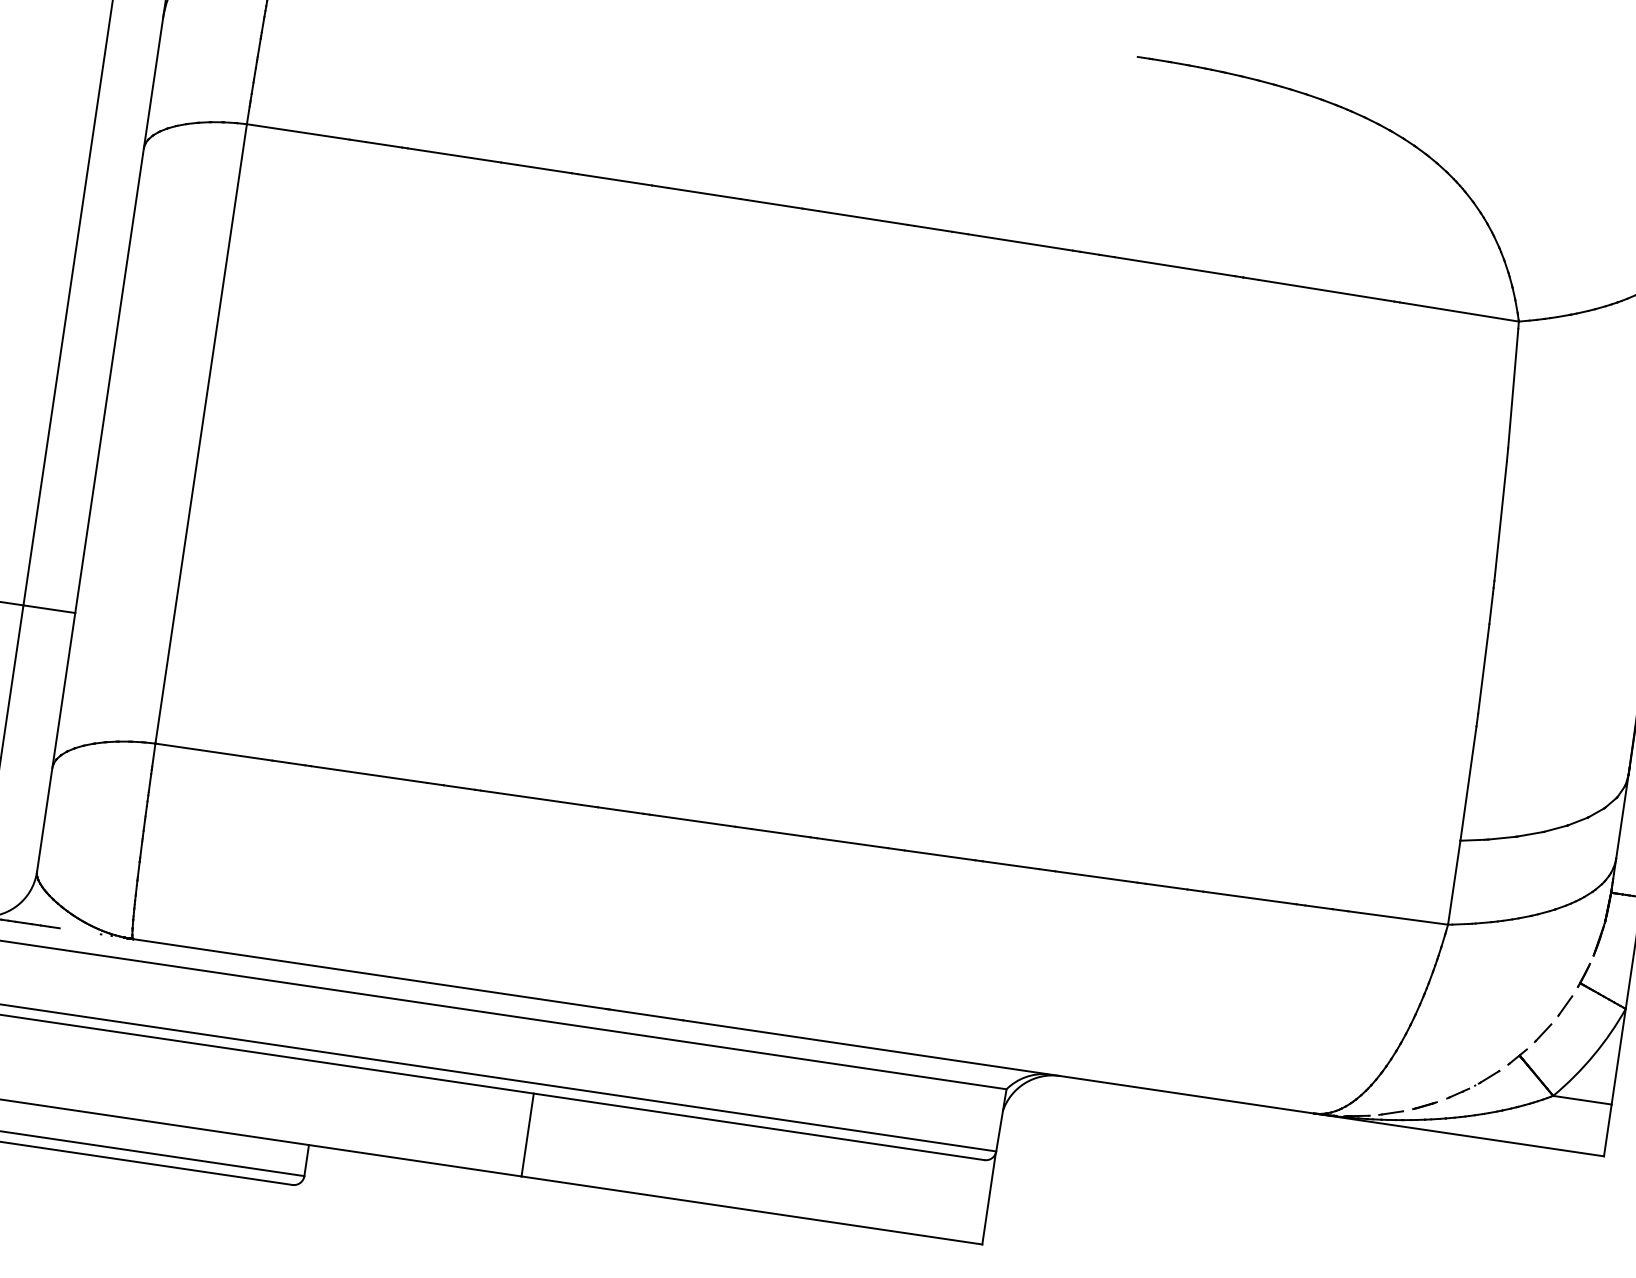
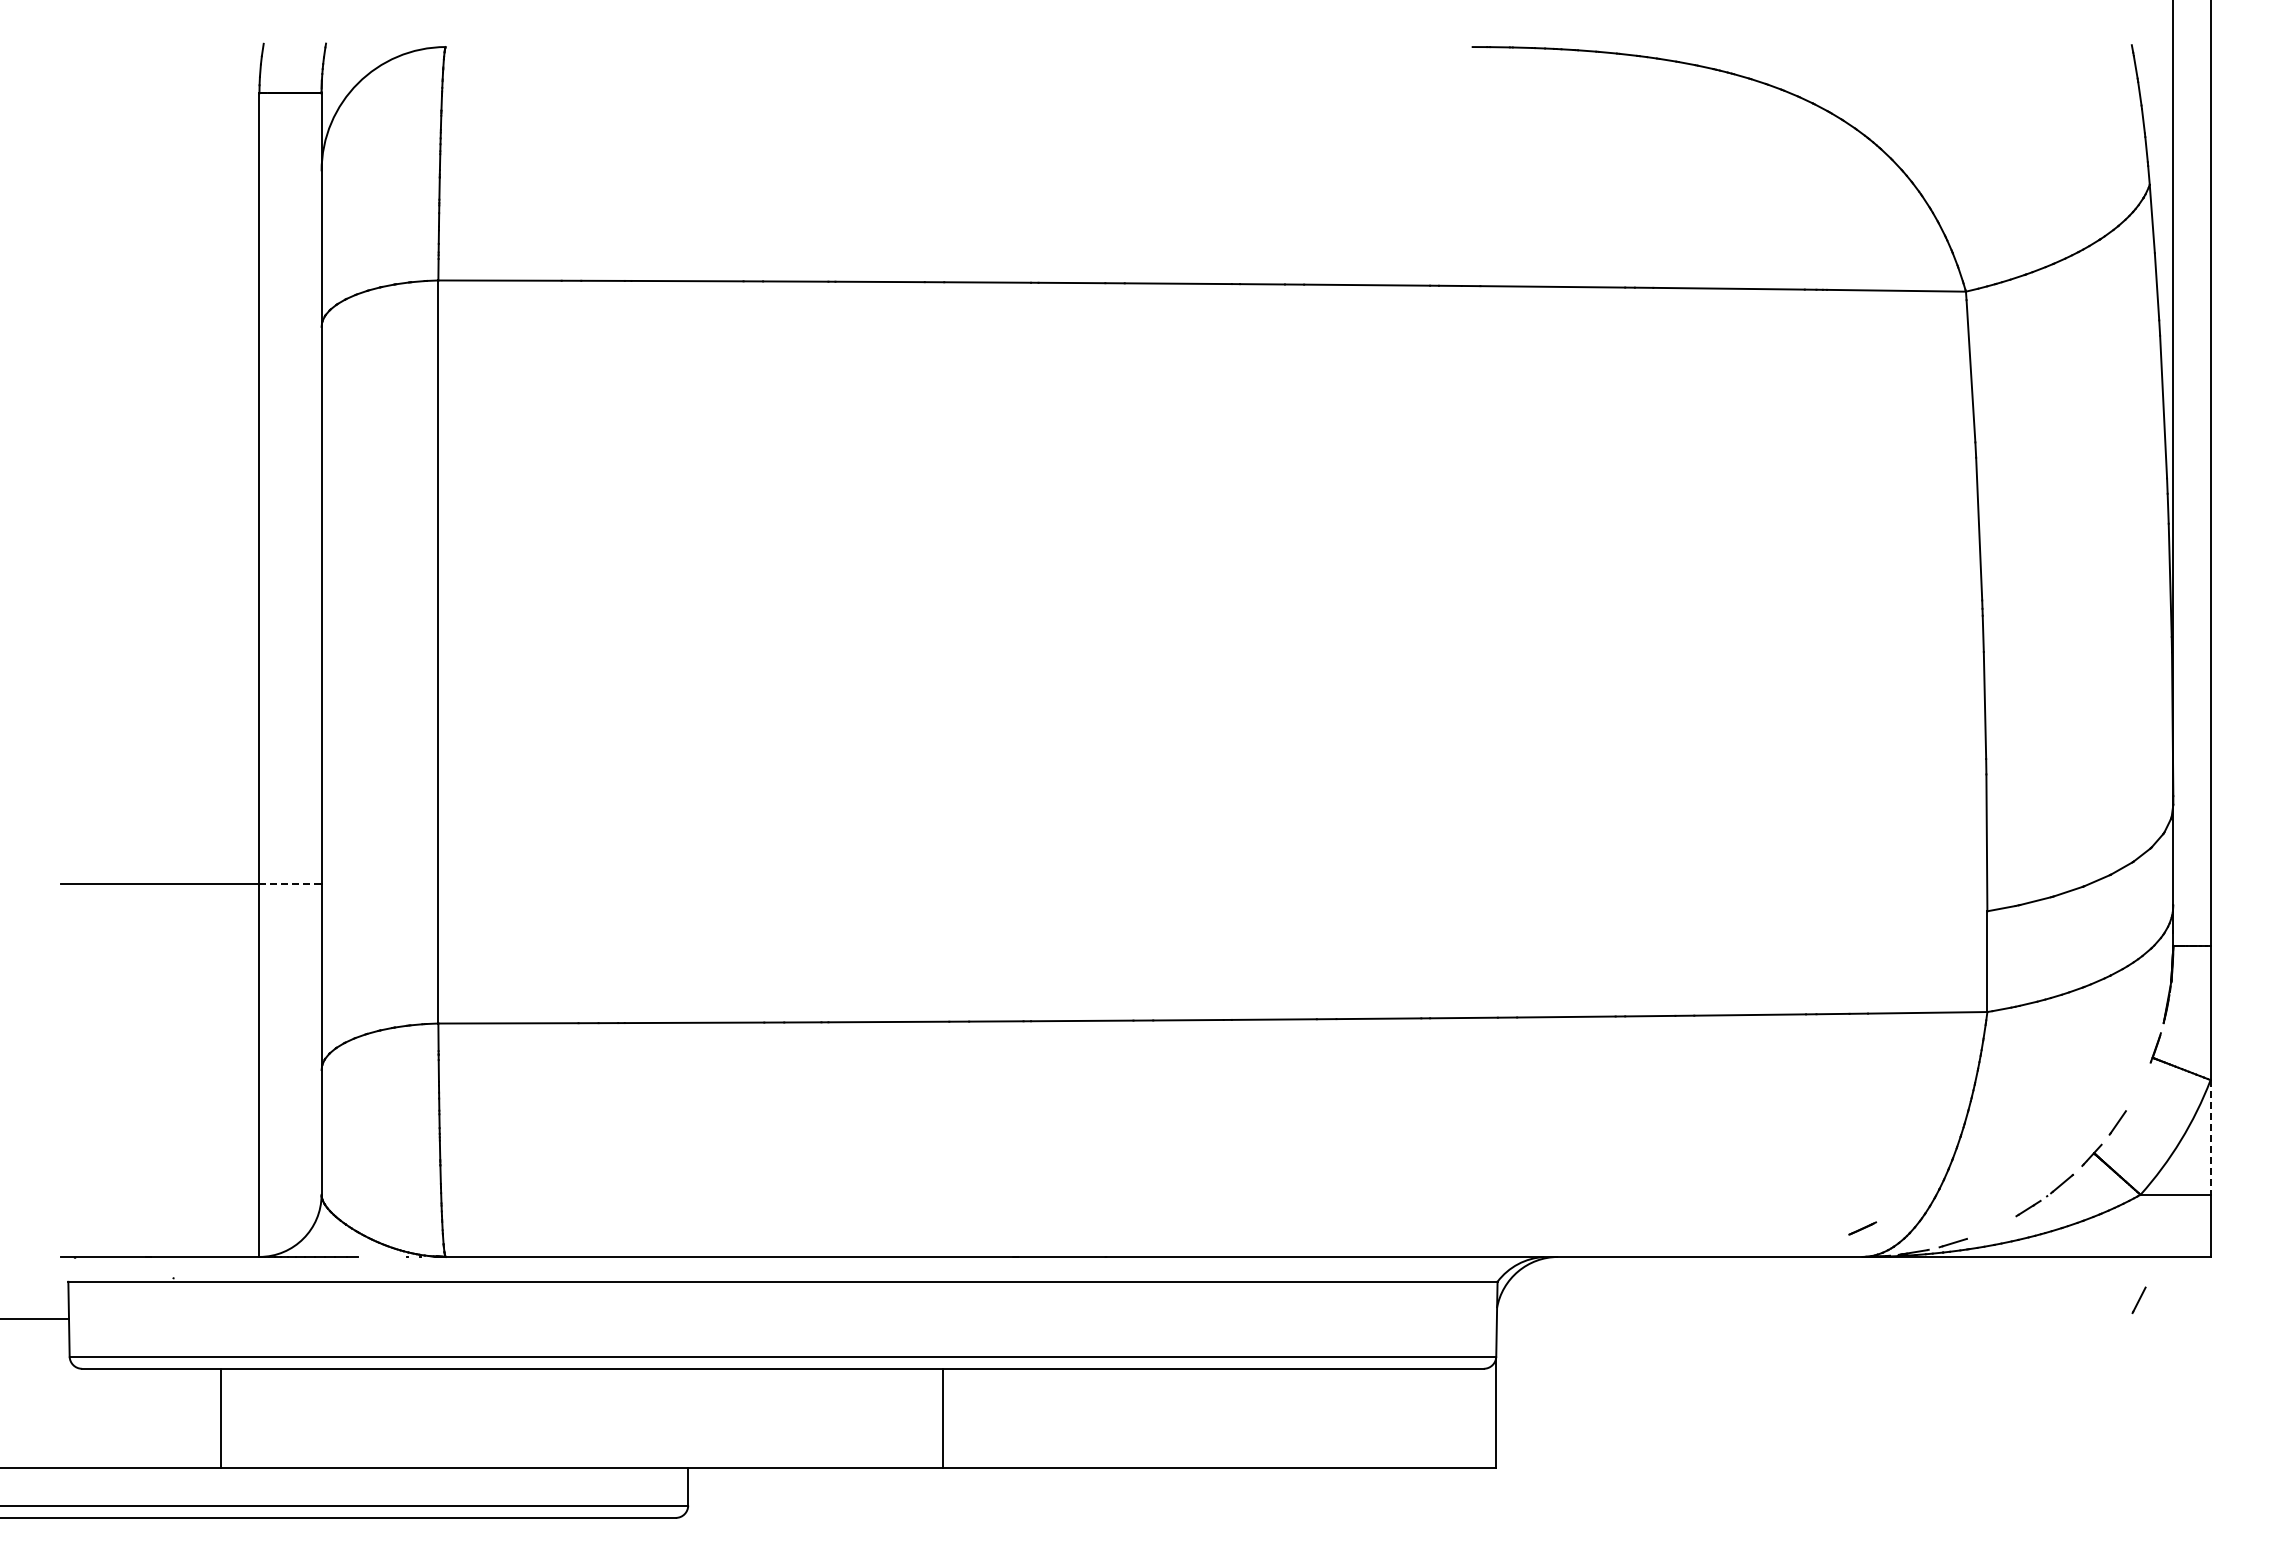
line: (50, 609) -> (291, 884), solid -> dashed
line: (1564, 1005) -> (2138, 1299), moved
line: (1618, 1056) -> (2210, 1137), solid -> dashed
line: (1424, 1105) -> (1862, 1228), moved

